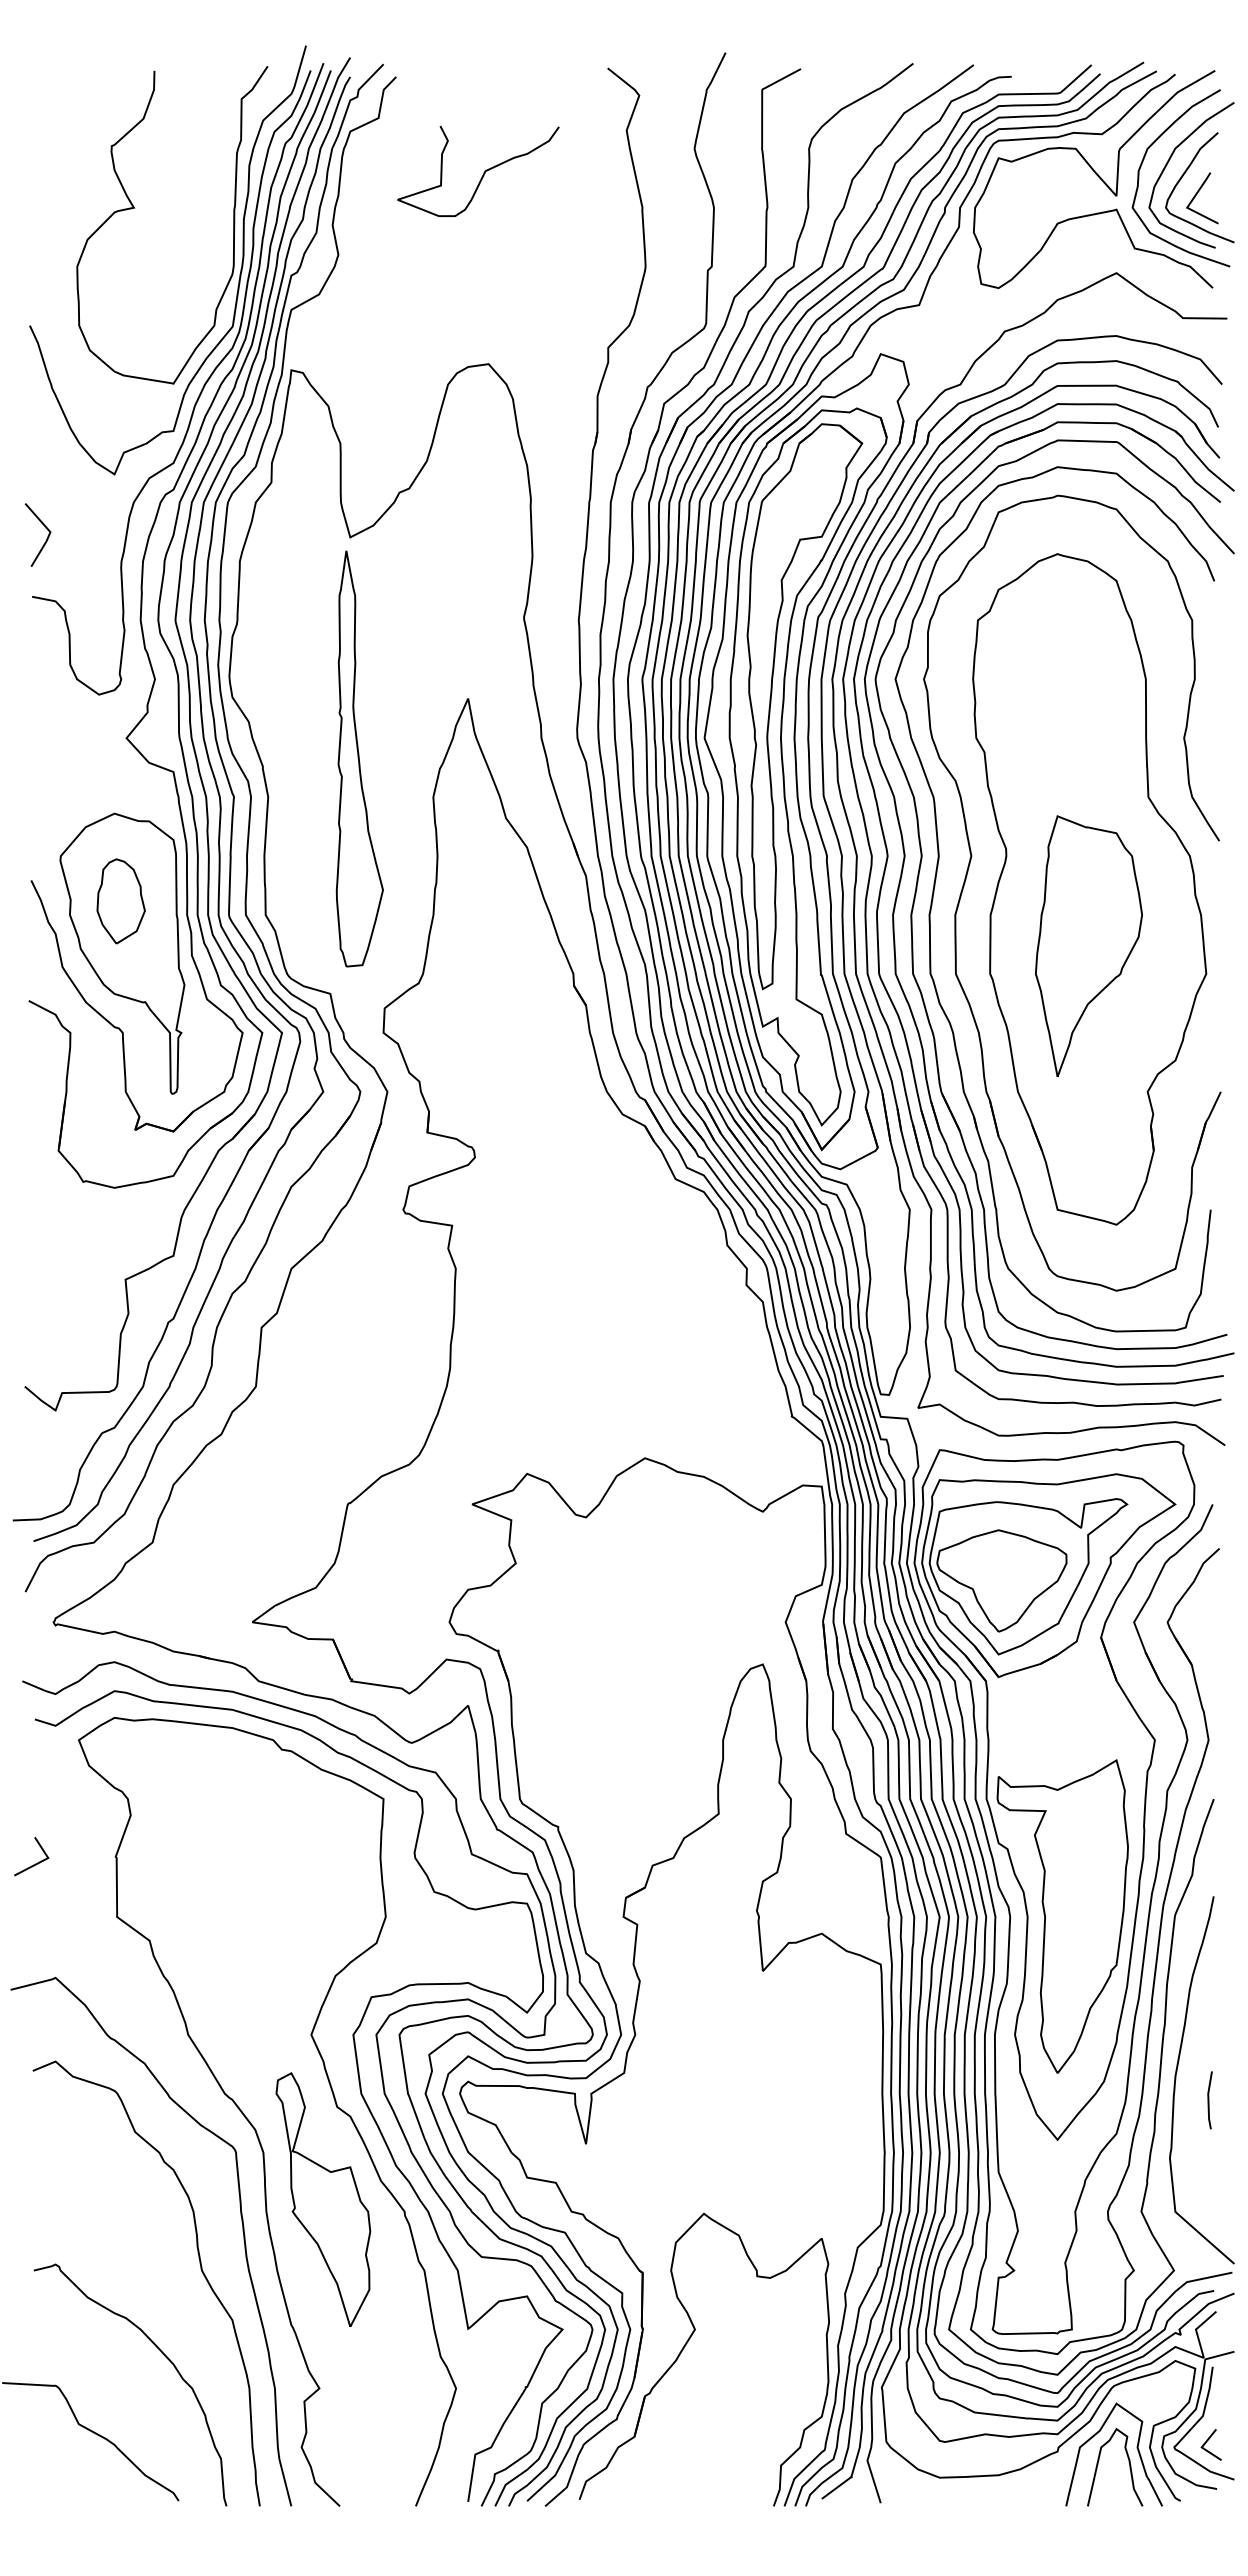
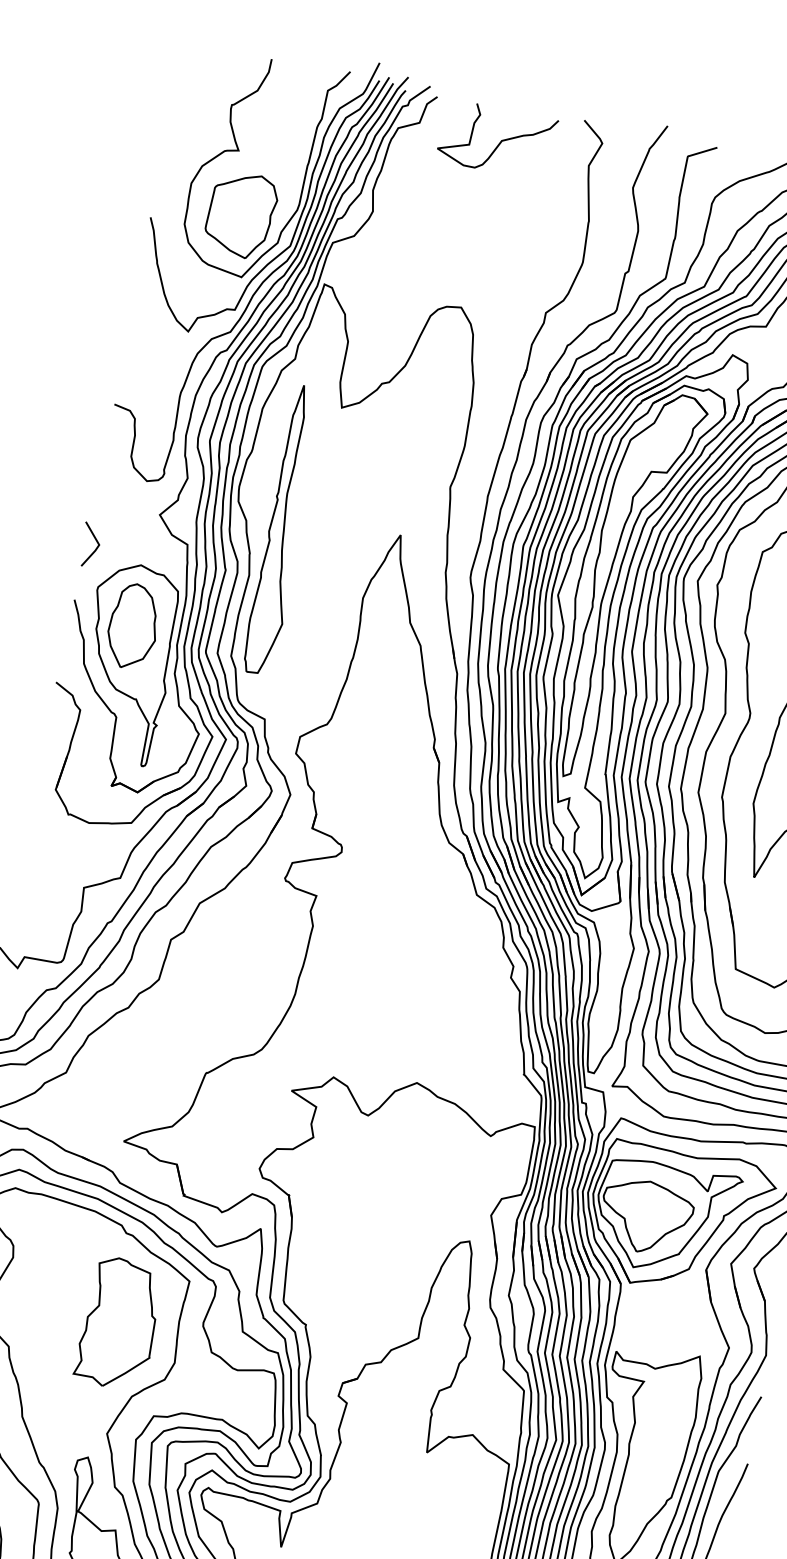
curve: (483, 172) -> (500, 141), moved
part: (155, 296) -> (241, 214), added
line: (46, 538) -> (95, 548), moved
part: (359, 758) -> (284, 530), moved
part: (120, 901) -> (133, 626), size x1.43
part: (298, 1877) -> (120, 1323), added

